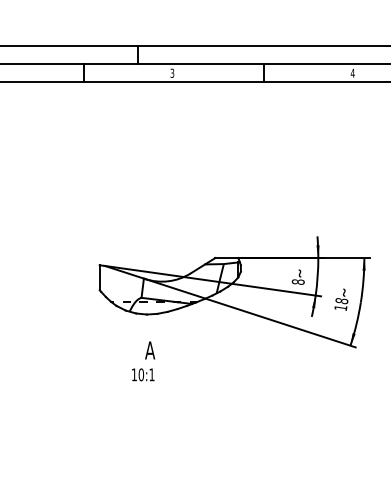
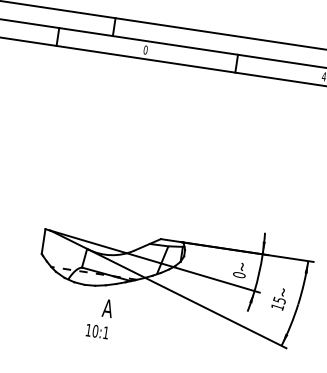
text: (172, 72) -> (145, 49), 3 -> 0
text: (298, 281) -> (239, 274), 8 -> 0
text: (341, 301) -> (279, 300), 18 -> 15
text: (143, 361) -> (99, 318), moved

